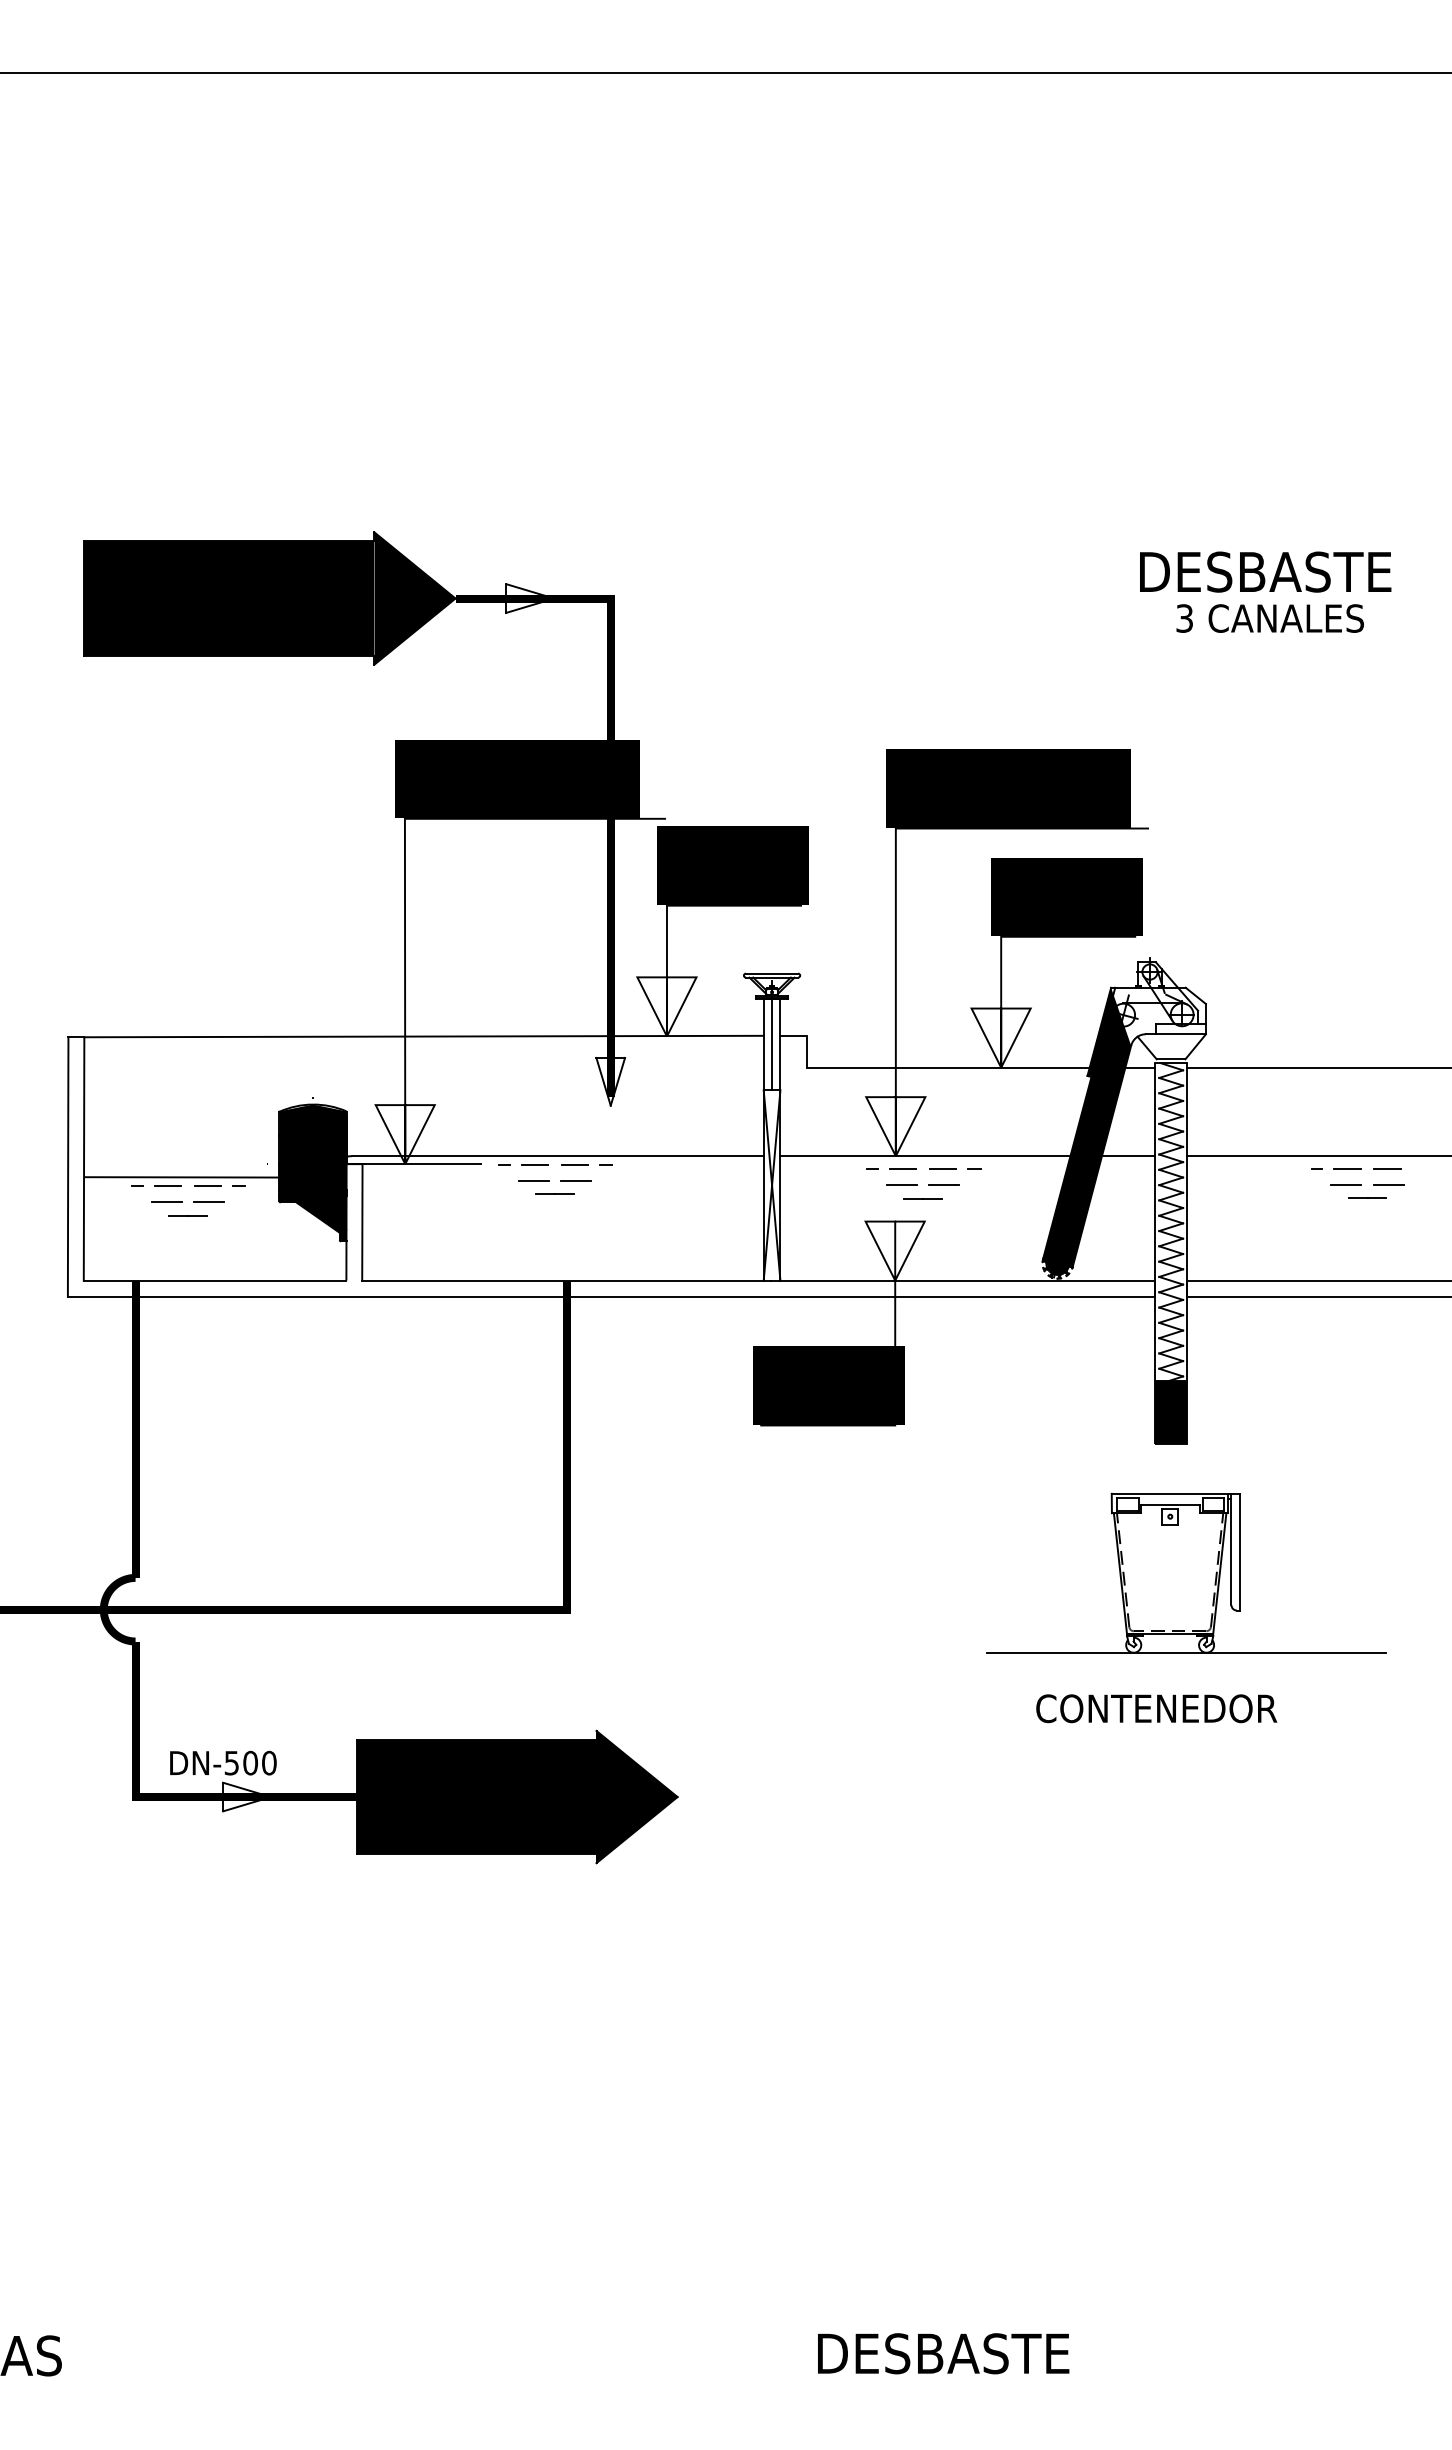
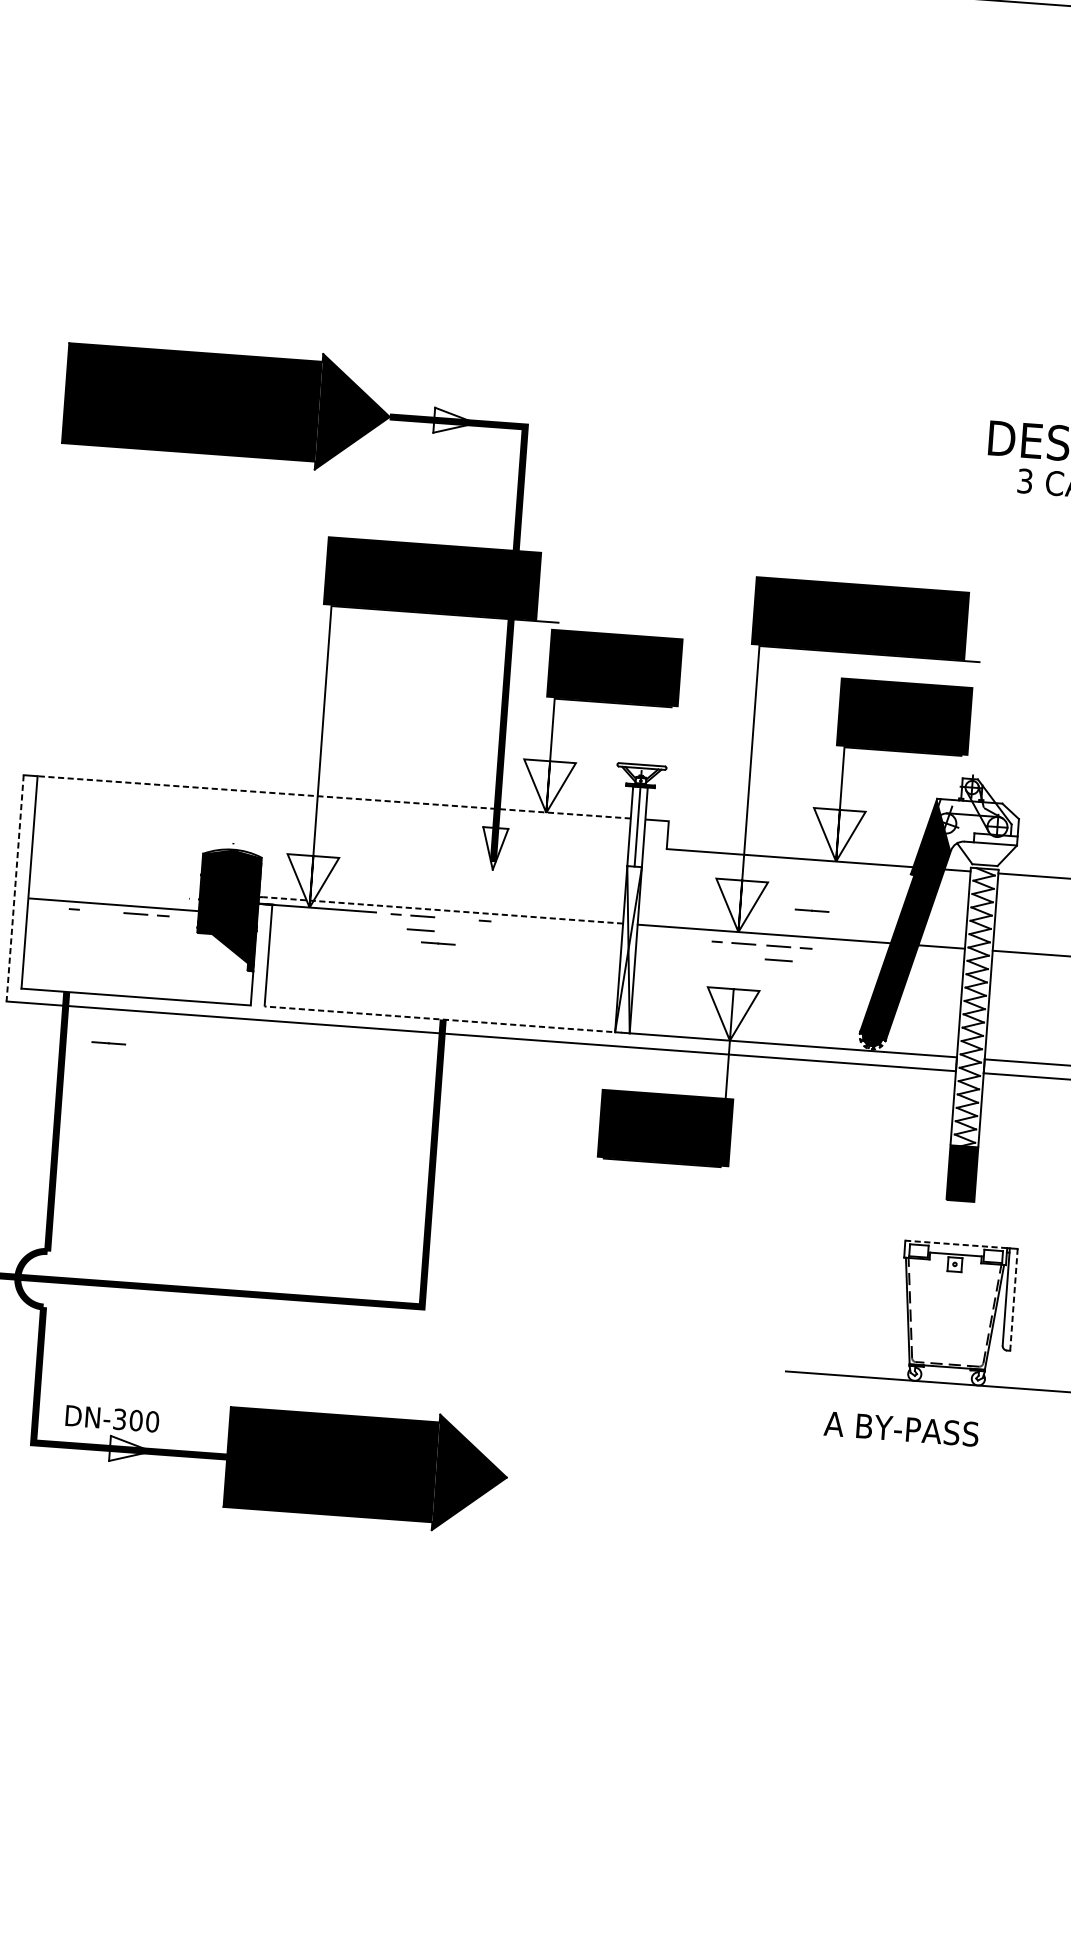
line: (424, 1036) -> (334, 797), solid -> dashed
line: (557, 1156) -> (443, 910), solid -> dashed
line: (574, 1164) -> (457, 918), removed
line: (68, 1166) -> (15, 888), solid -> dashed
line: (575, 1180) -> (457, 932), removed
line: (167, 1185) -> (100, 910), removed
line: (901, 1185) -> (741, 958), removed
line: (922, 1198) -> (811, 910), moved
line: (166, 1201) -> (98, 924), removed
line: (208, 1201) -> (135, 927), removed
line: (187, 1215) -> (108, 1043), moved
line: (566, 1280) -> (442, 1019), solid -> dashed
line: (1169, 1493) -> (955, 1244), solid -> dashed
line: (1240, 1551) -> (1014, 1299), solid -> dashed
text: (1155, 1708) -> (929, 1430), CONTENEDOR -> A BY-PASS
text: (231, 1762) -> (119, 1418), DN-500 -> DN-300

